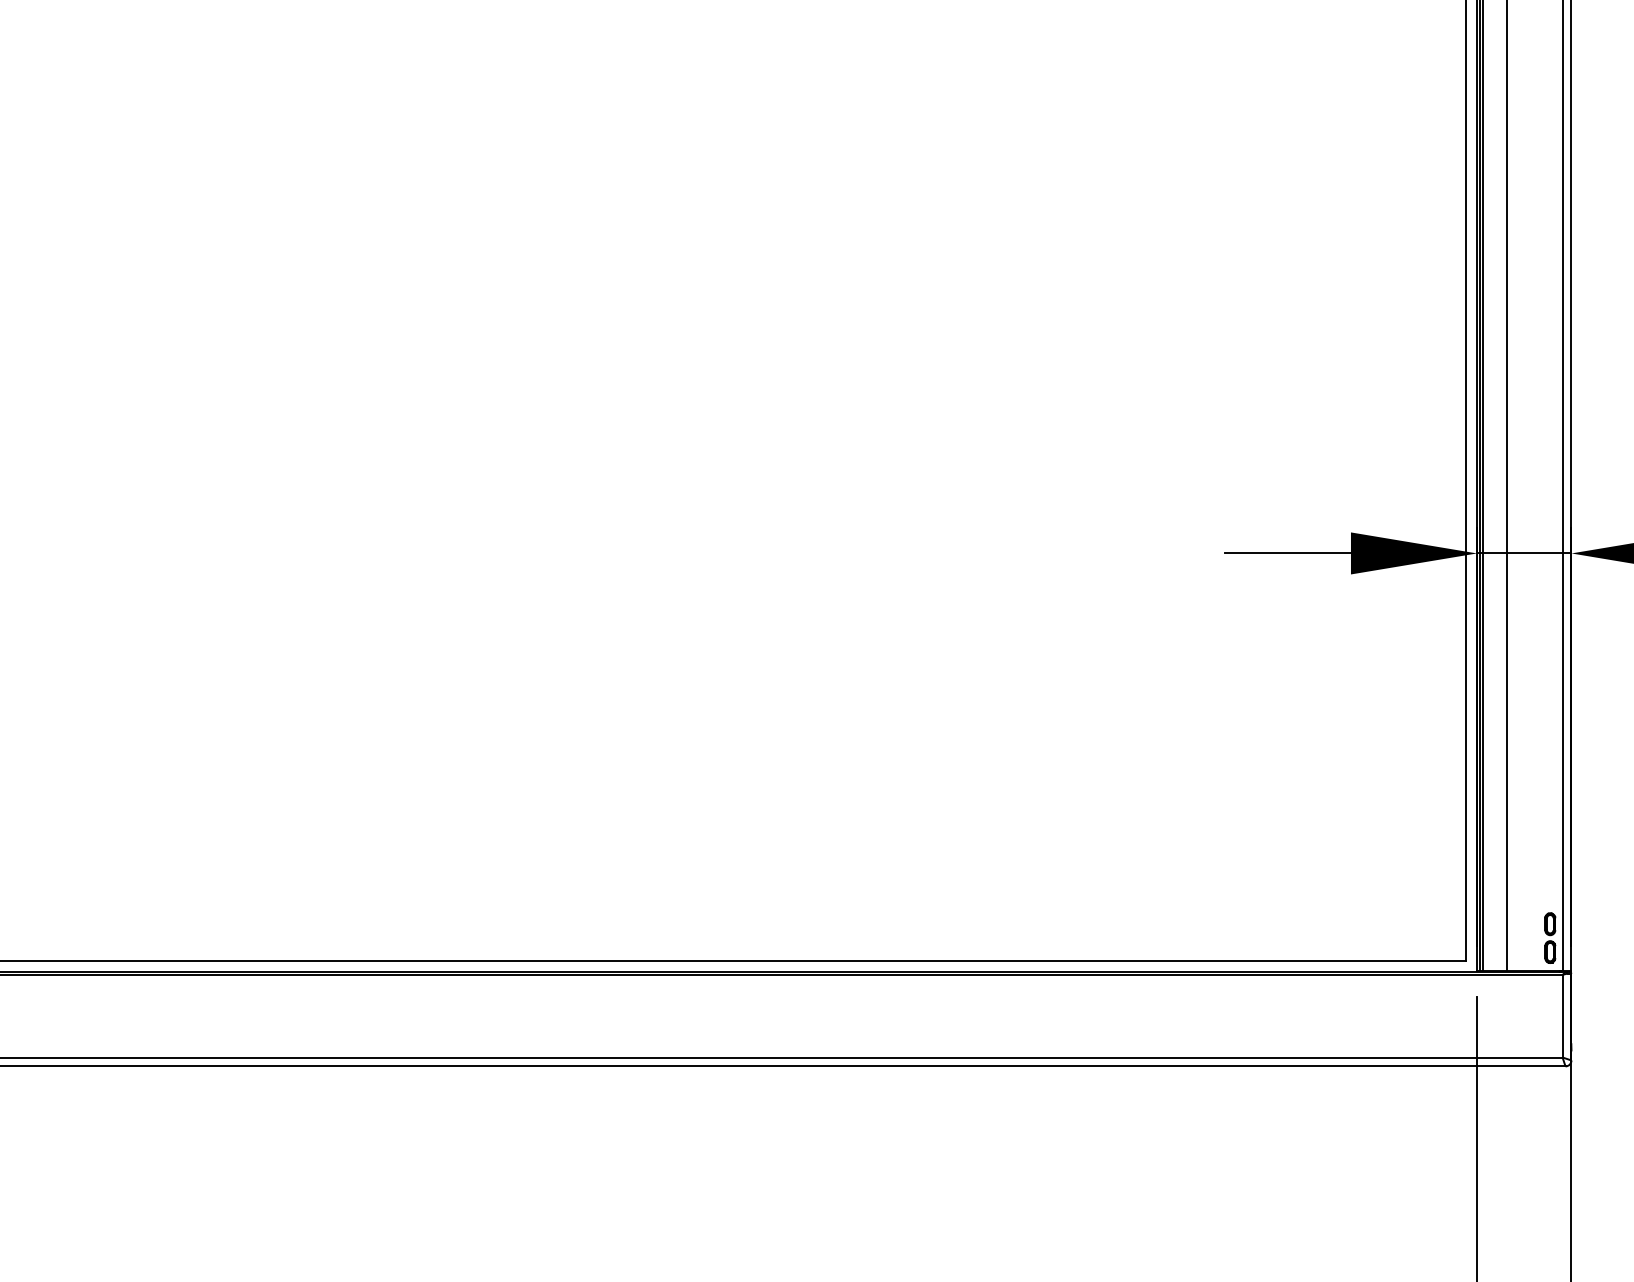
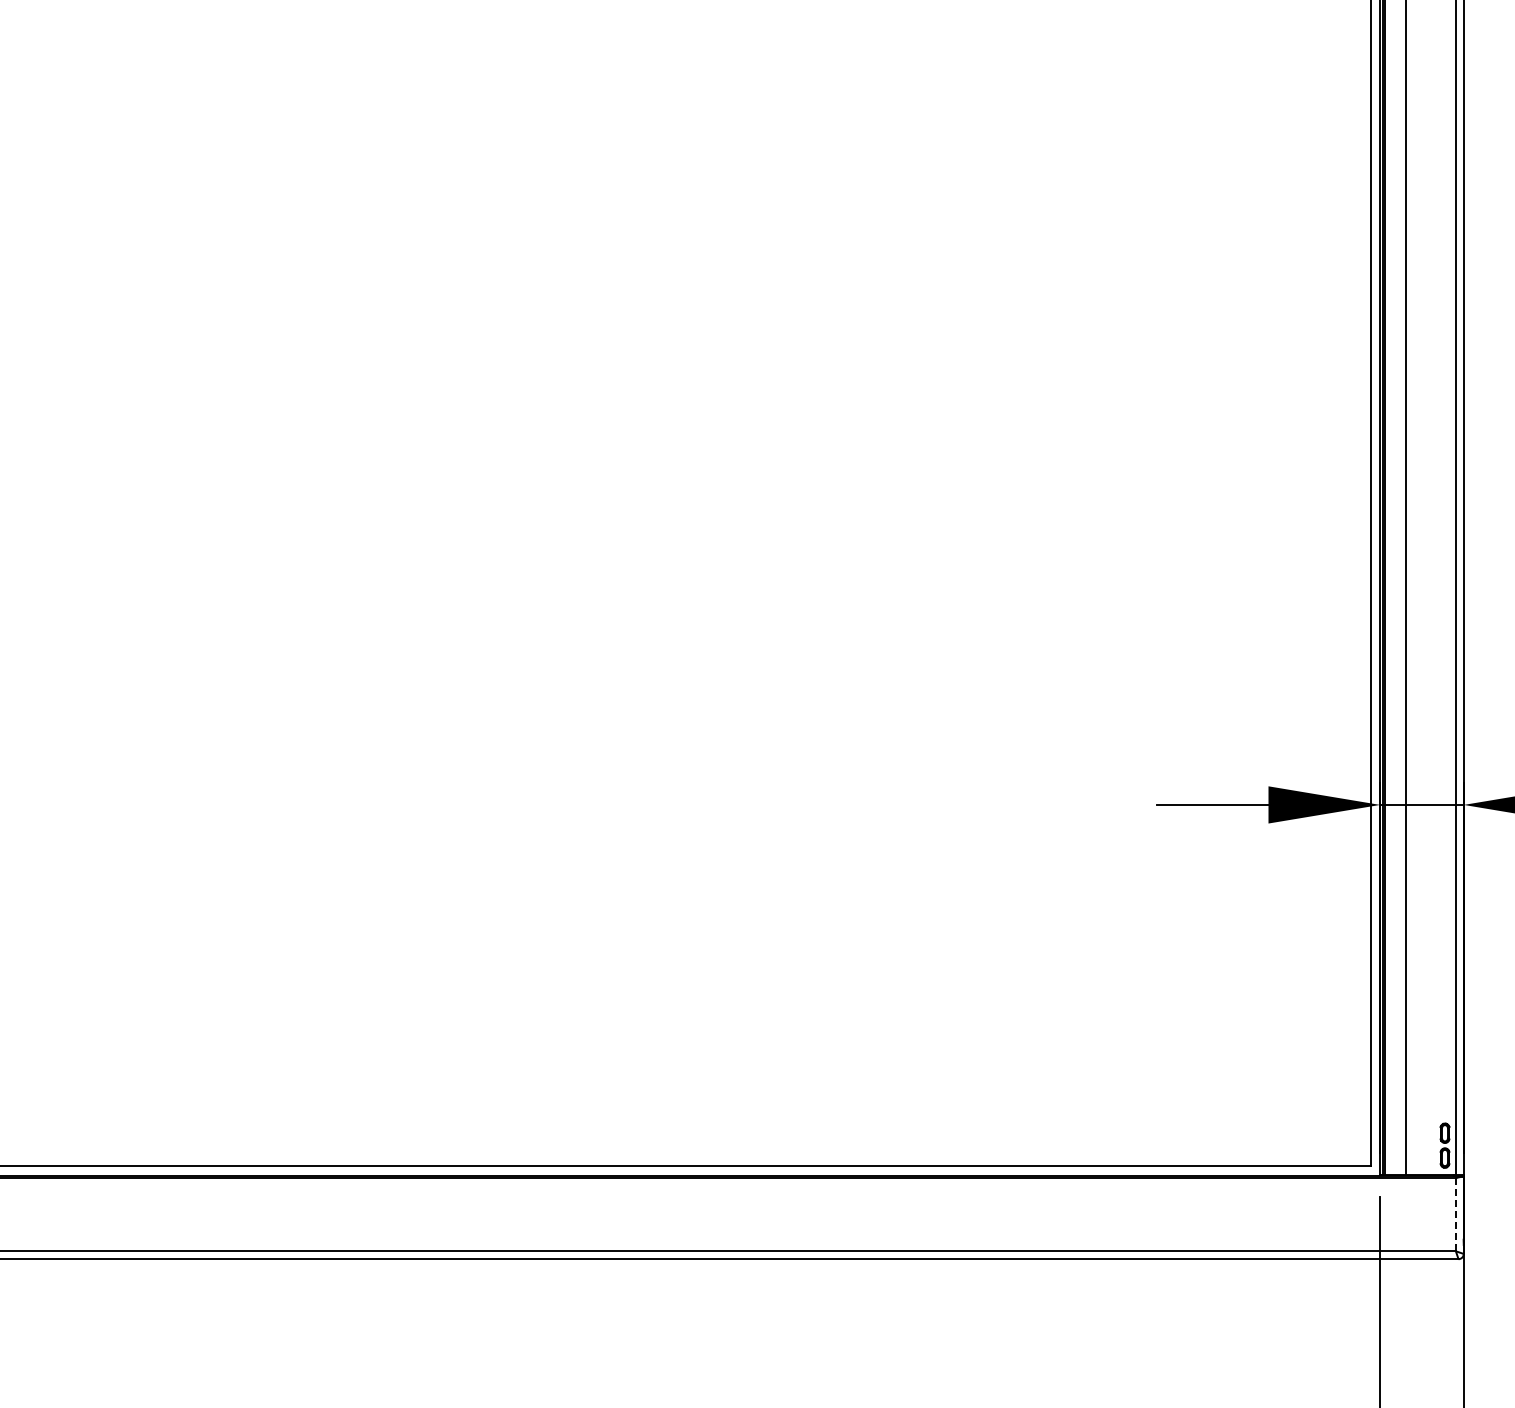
line: (1562, 1015) -> (1455, 1214), solid -> dashed

